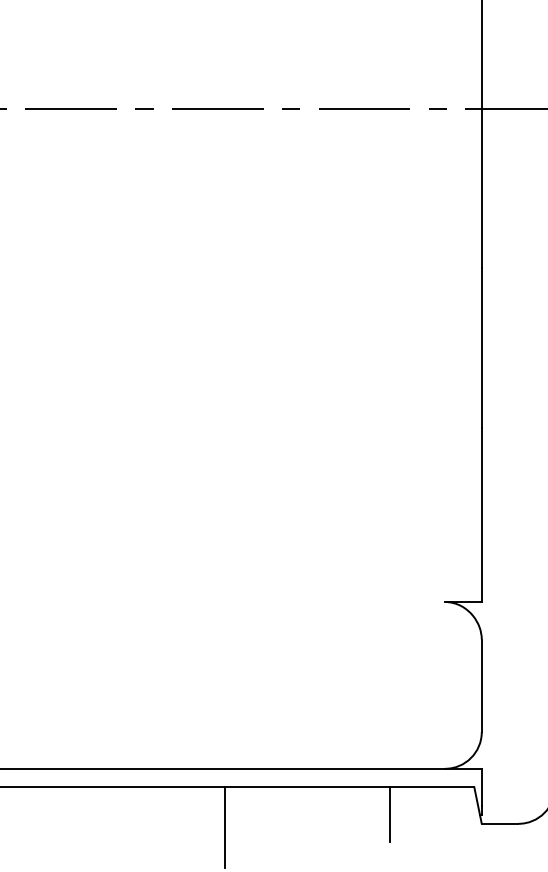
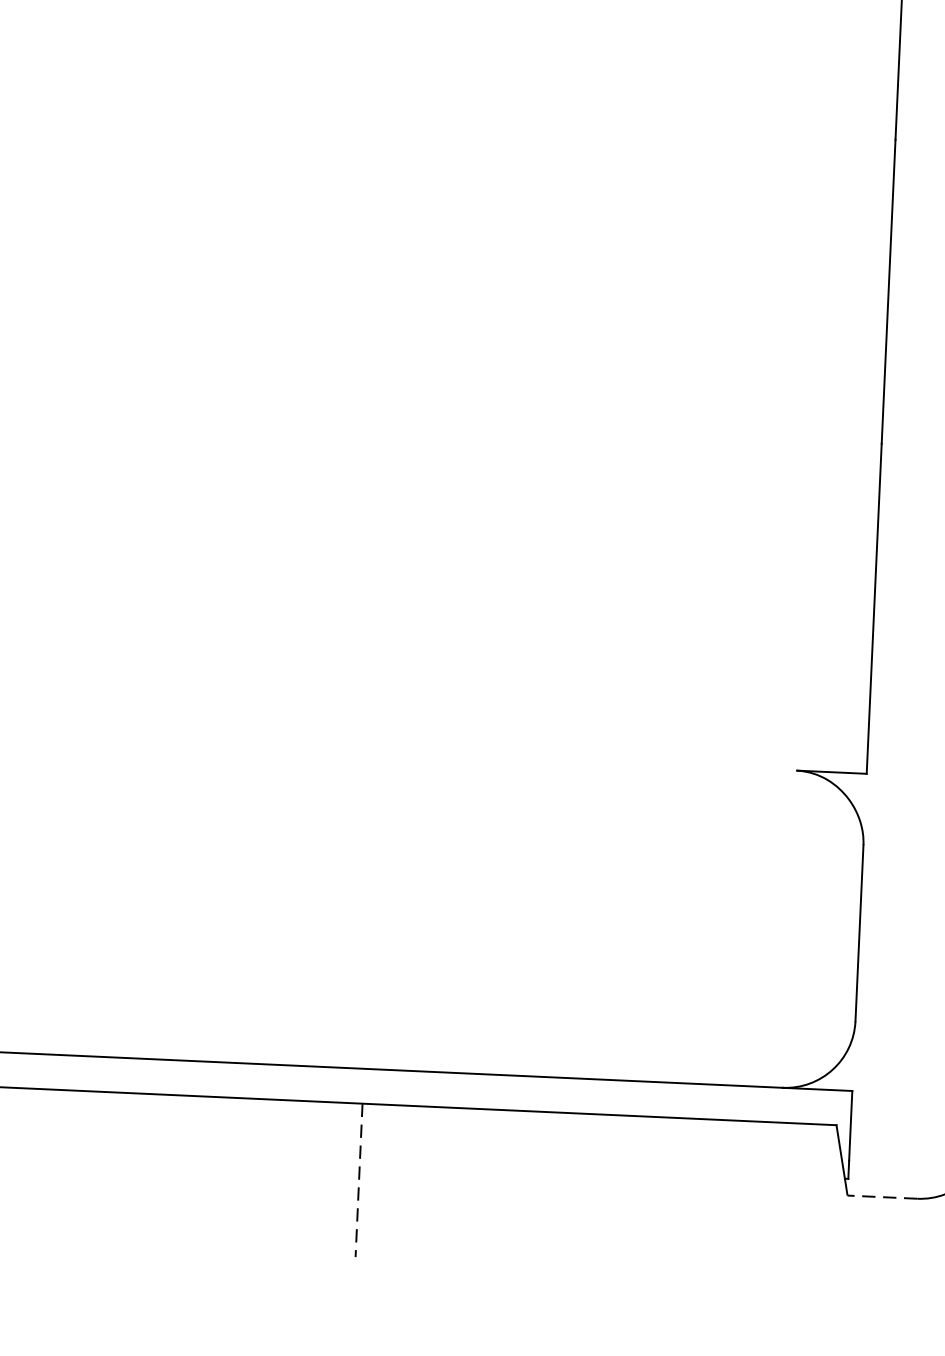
line: (390, 814) -> (674, 1169), removed
line: (499, 823) -> (881, 1196), solid -> dashed
line: (225, 828) -> (359, 1182), solid -> dashed

